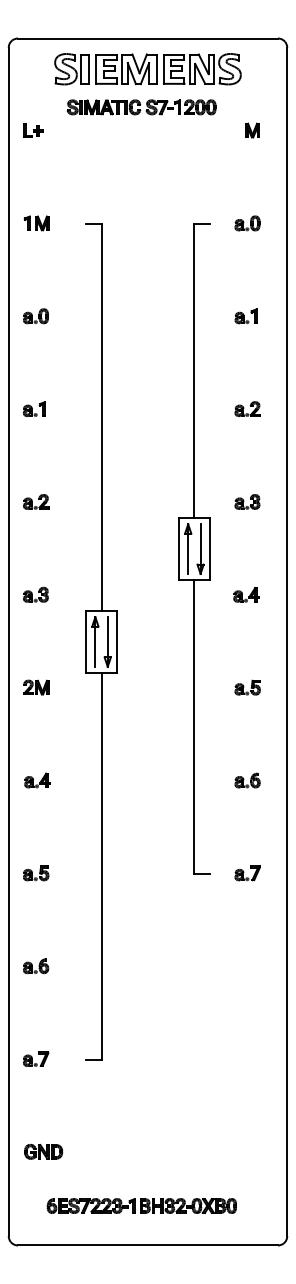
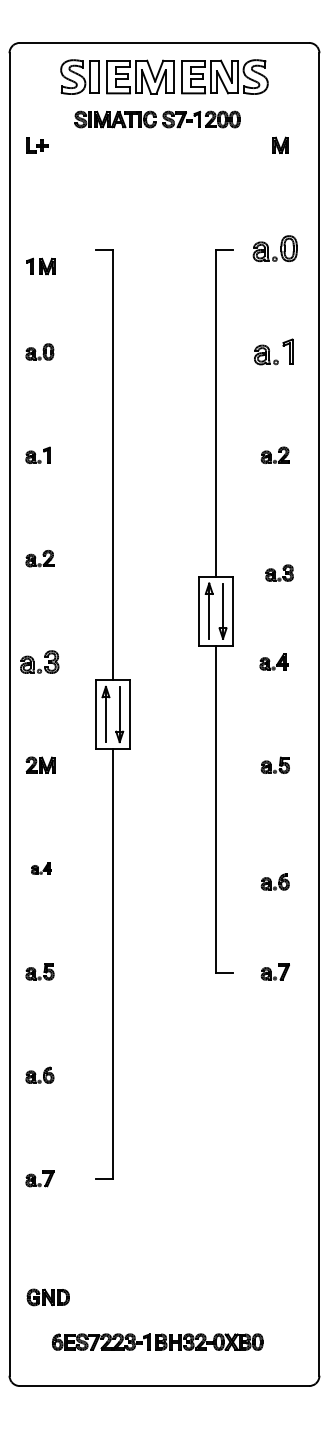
part: (36, 223) -> (40, 266), moved
part: (247, 223) -> (275, 248), size x1.6
part: (245, 316) -> (272, 352), size x1.6
part: (247, 501) -> (279, 572), moved
part: (35, 594) -> (39, 661), size x1.4
part: (37, 780) -> (41, 868), size x0.7
part: (247, 780) -> (275, 881), moved
part: (43, 1151) -> (48, 1297), moved

